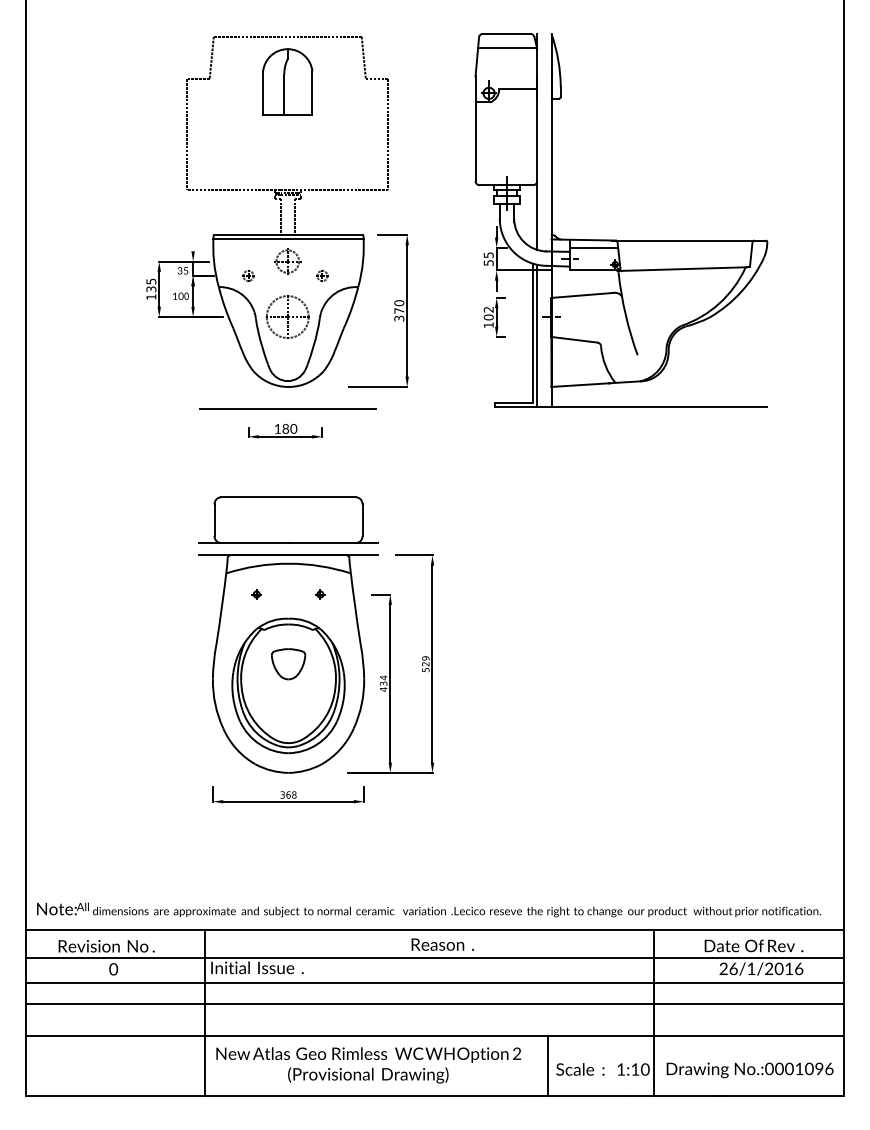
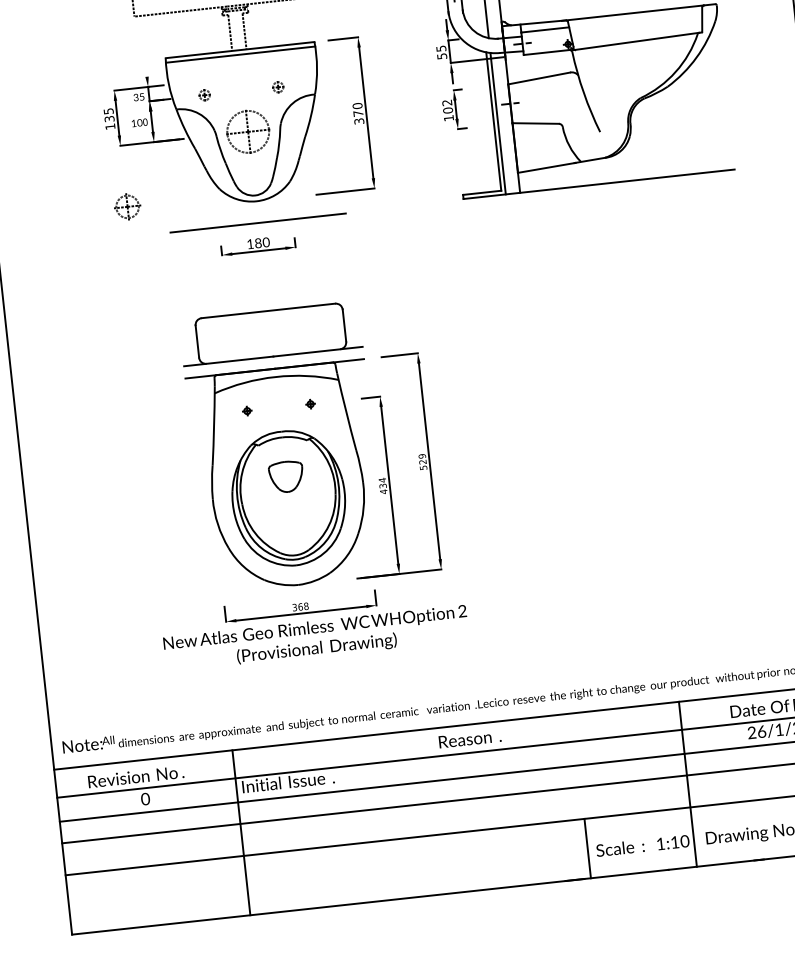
part: (287, 261) -> (127, 206), moved
text: (368, 1065) -> (316, 638), moved

